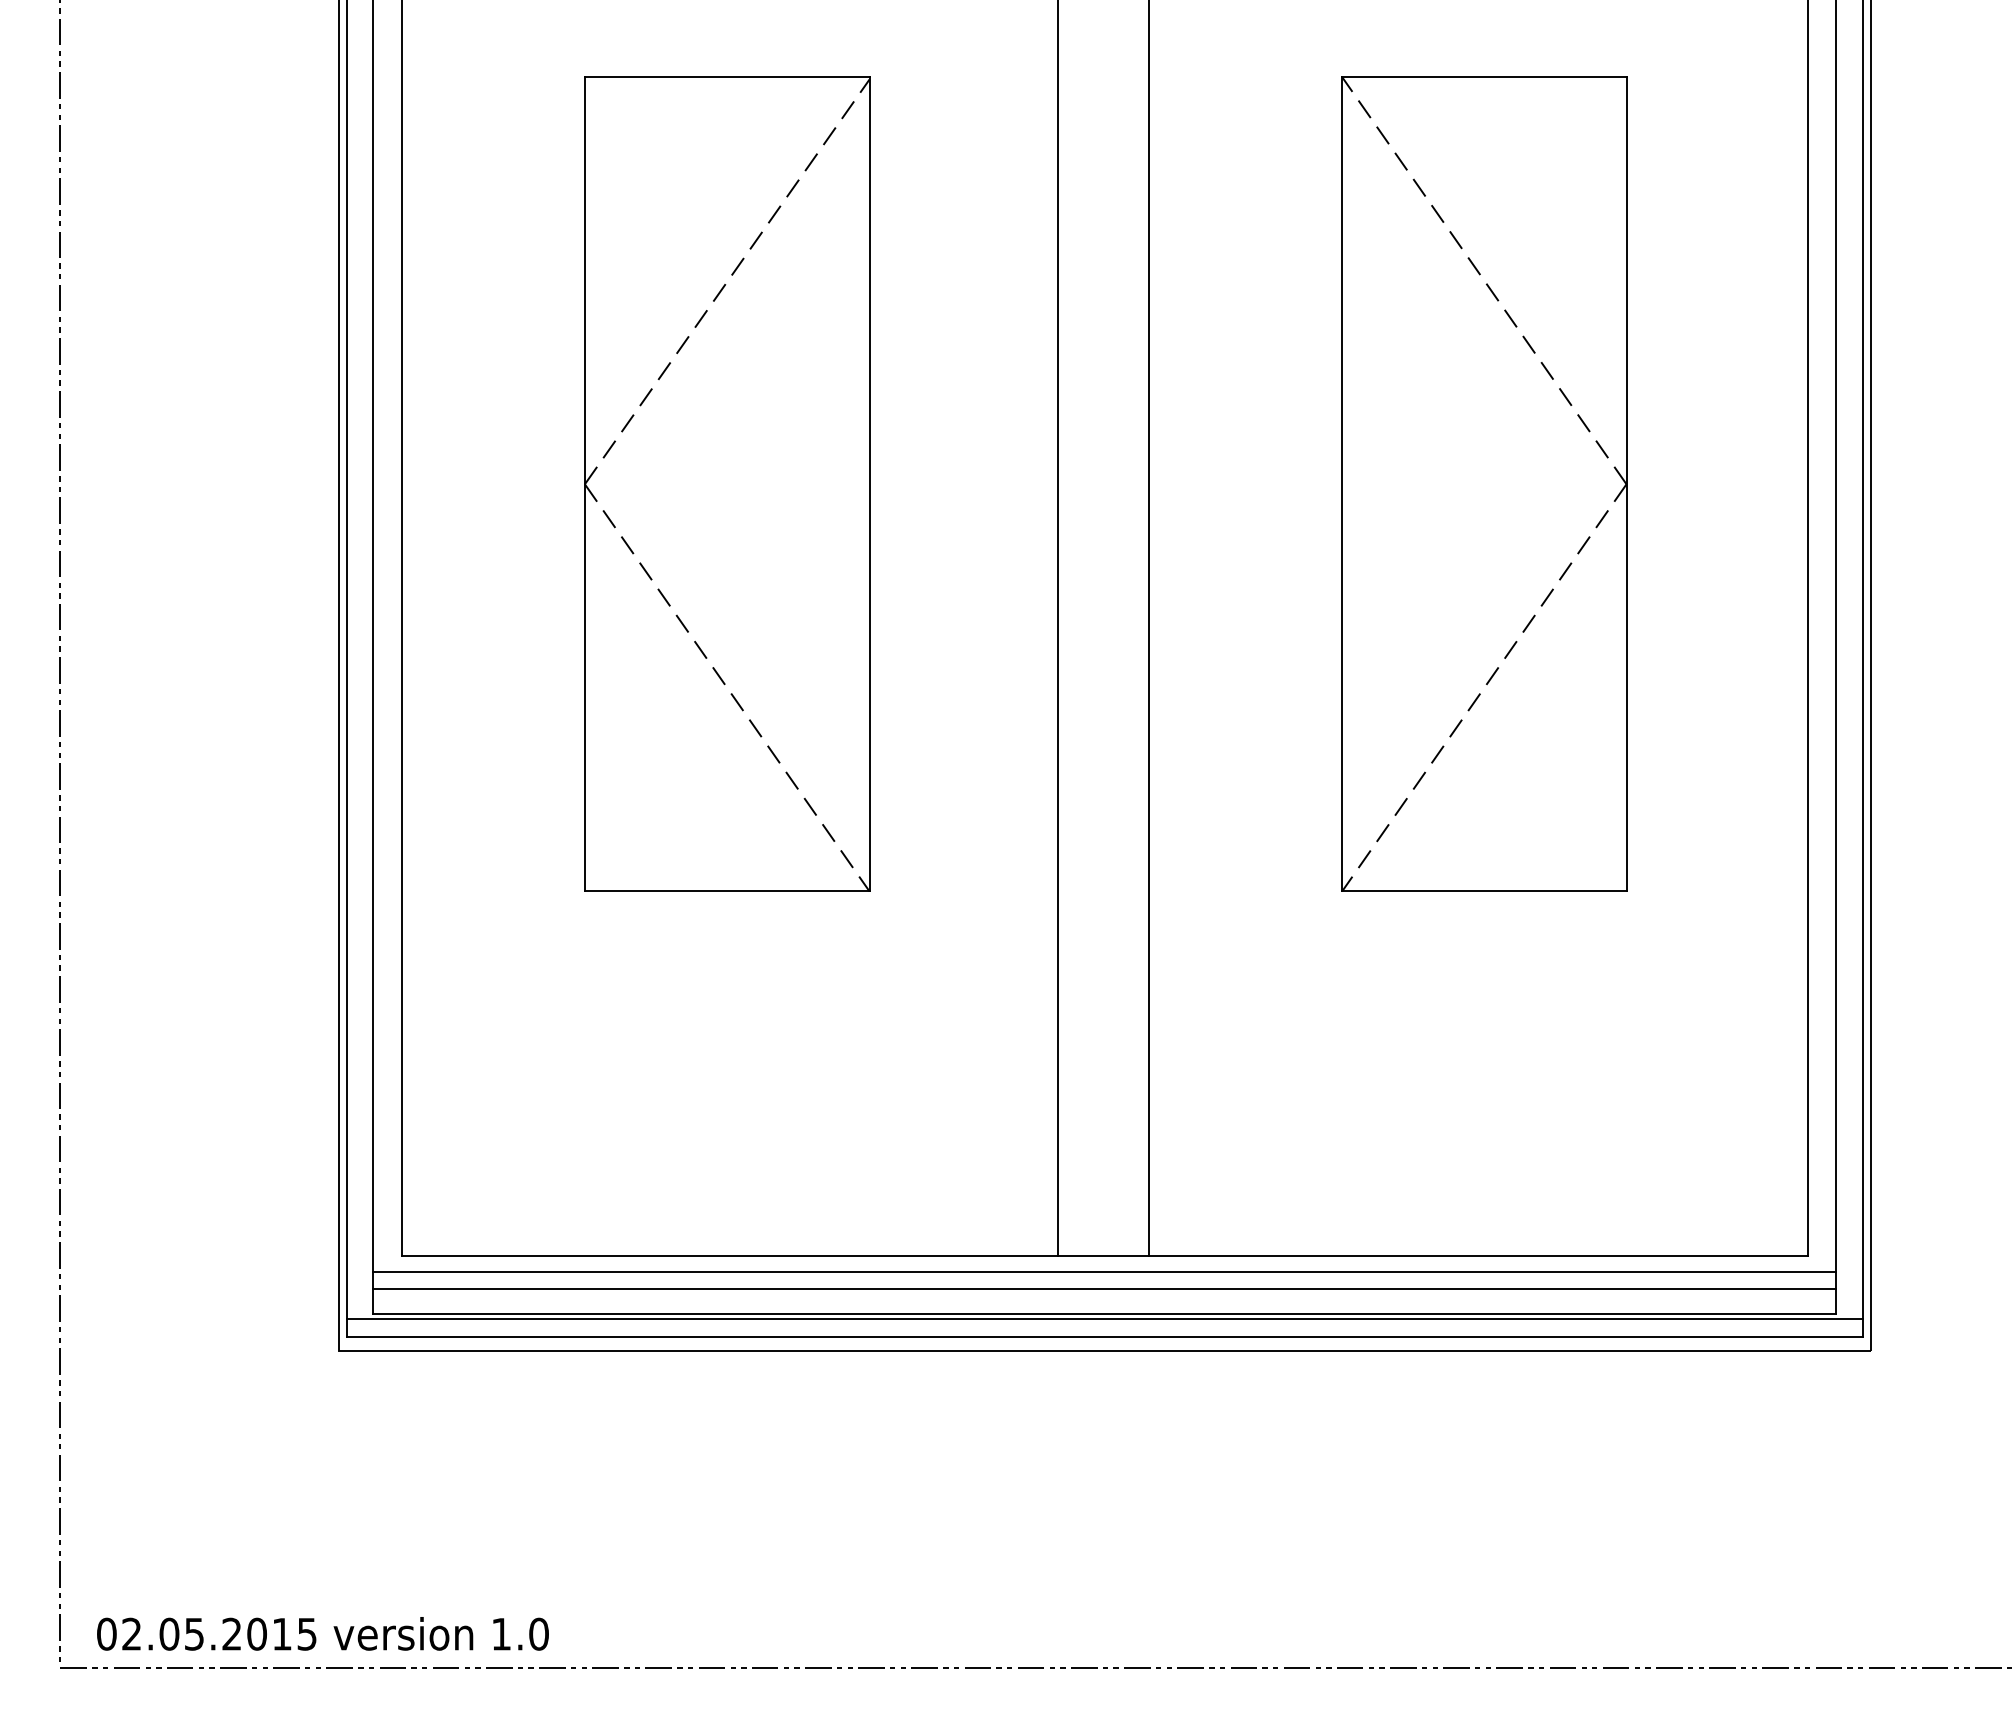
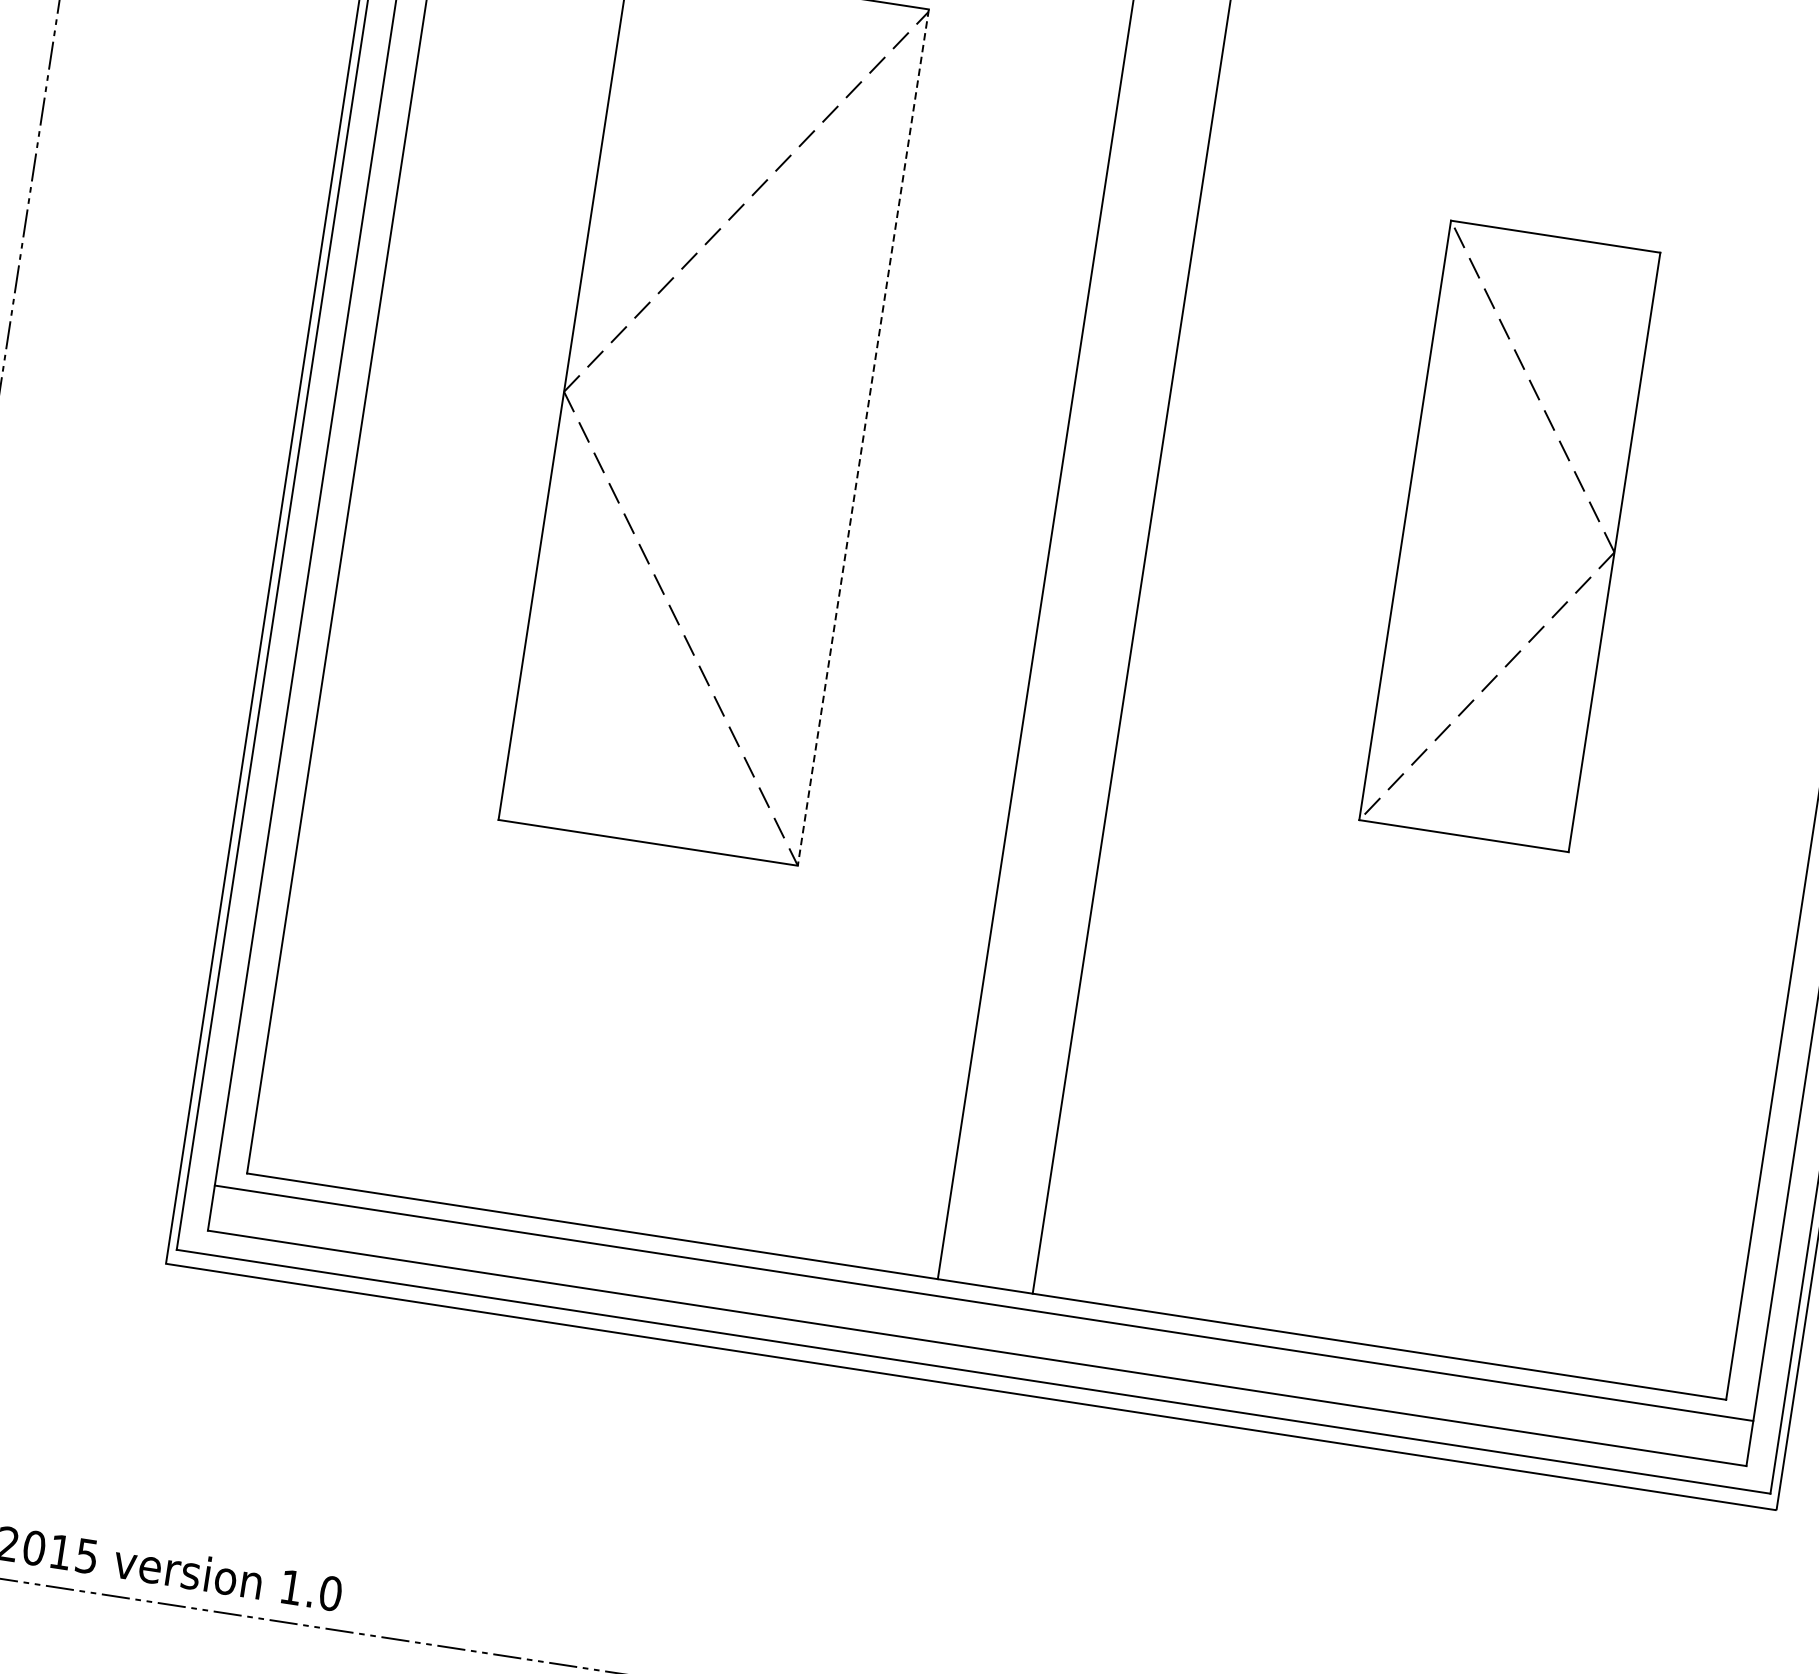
part: (1484, 483) -> (1510, 535), size x0.7
line: (869, 484) -> (863, 437), solid -> dashed
line: (1104, 1288) -> (980, 1321), removed
line: (1104, 1318) -> (976, 1352), removed

